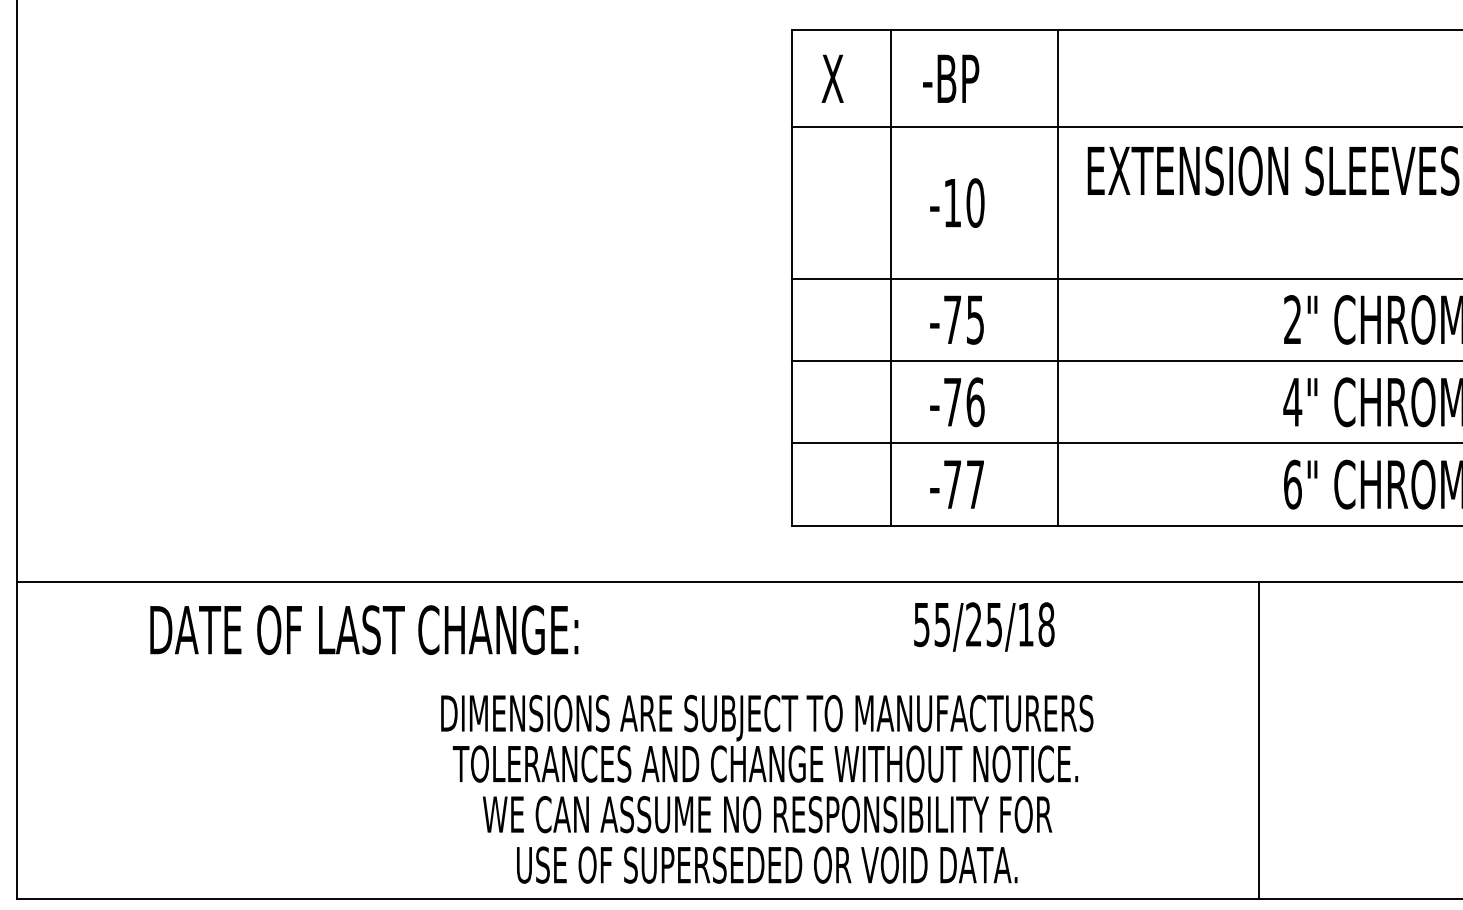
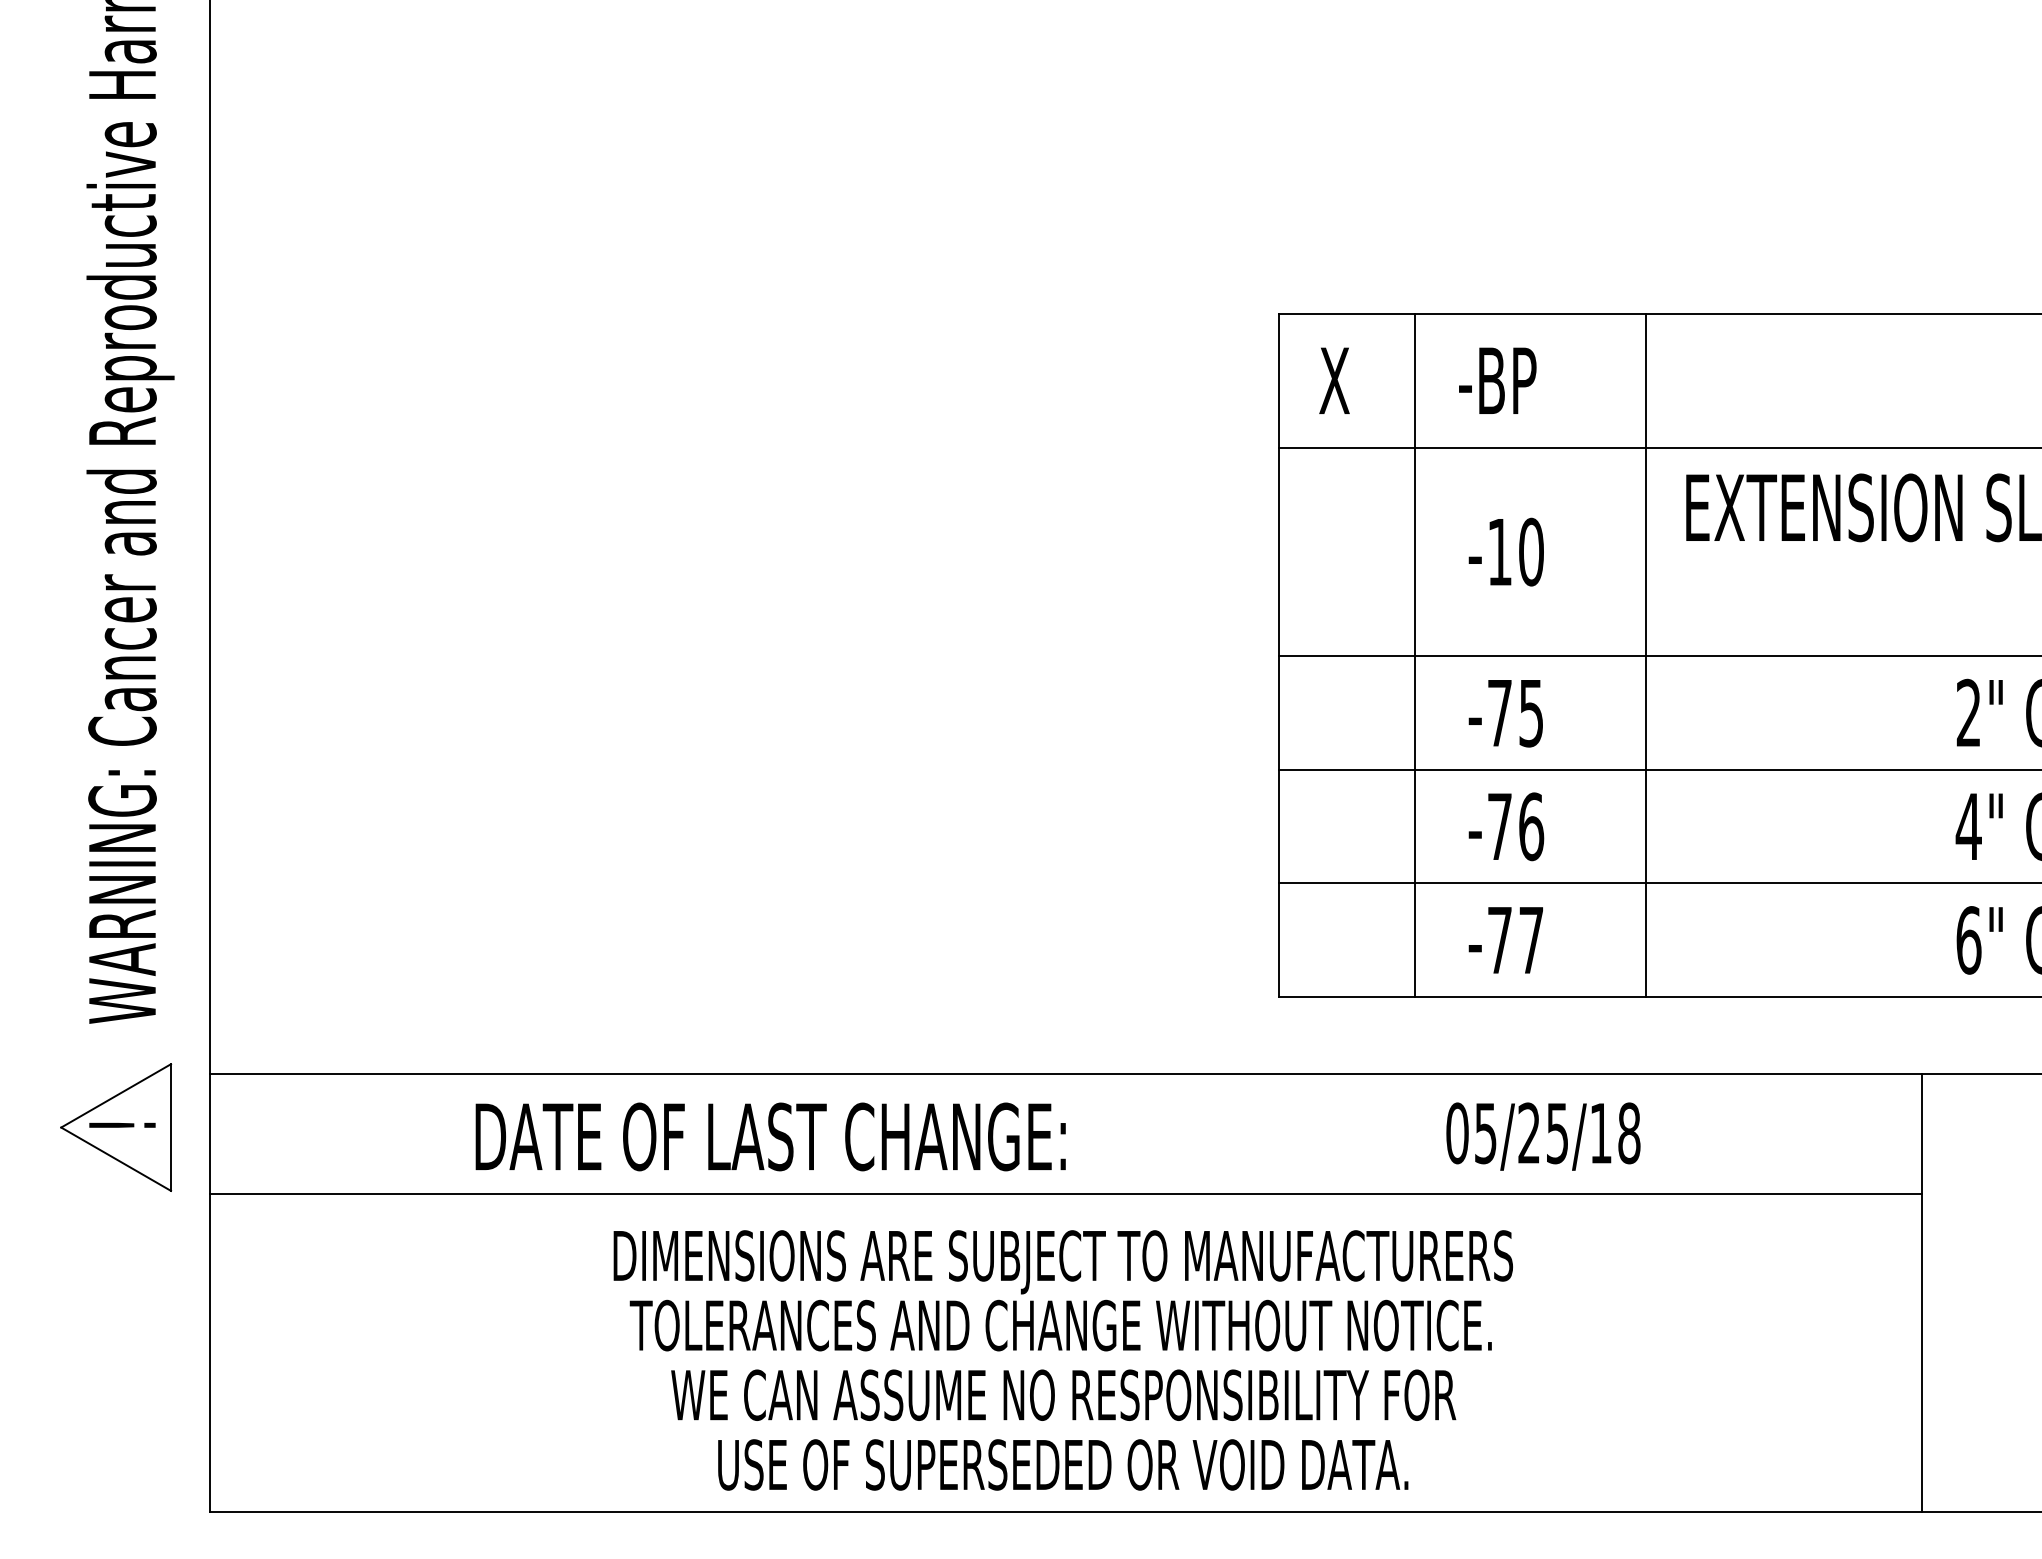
text: (921, 624) -> (1457, 1133), 55/25/18 -> 05/25/18
text: (364, 629) -> (770, 1136), moved
line: (637, 668) -> (1065, 1193), added
text: (766, 789) -> (1062, 1360), moved

